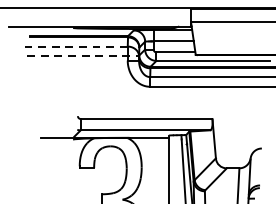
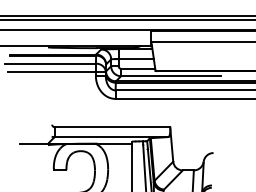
line: (75, 46) -> (50, 63), dashed -> solid
line: (83, 56) -> (57, 72), dashed -> solid

